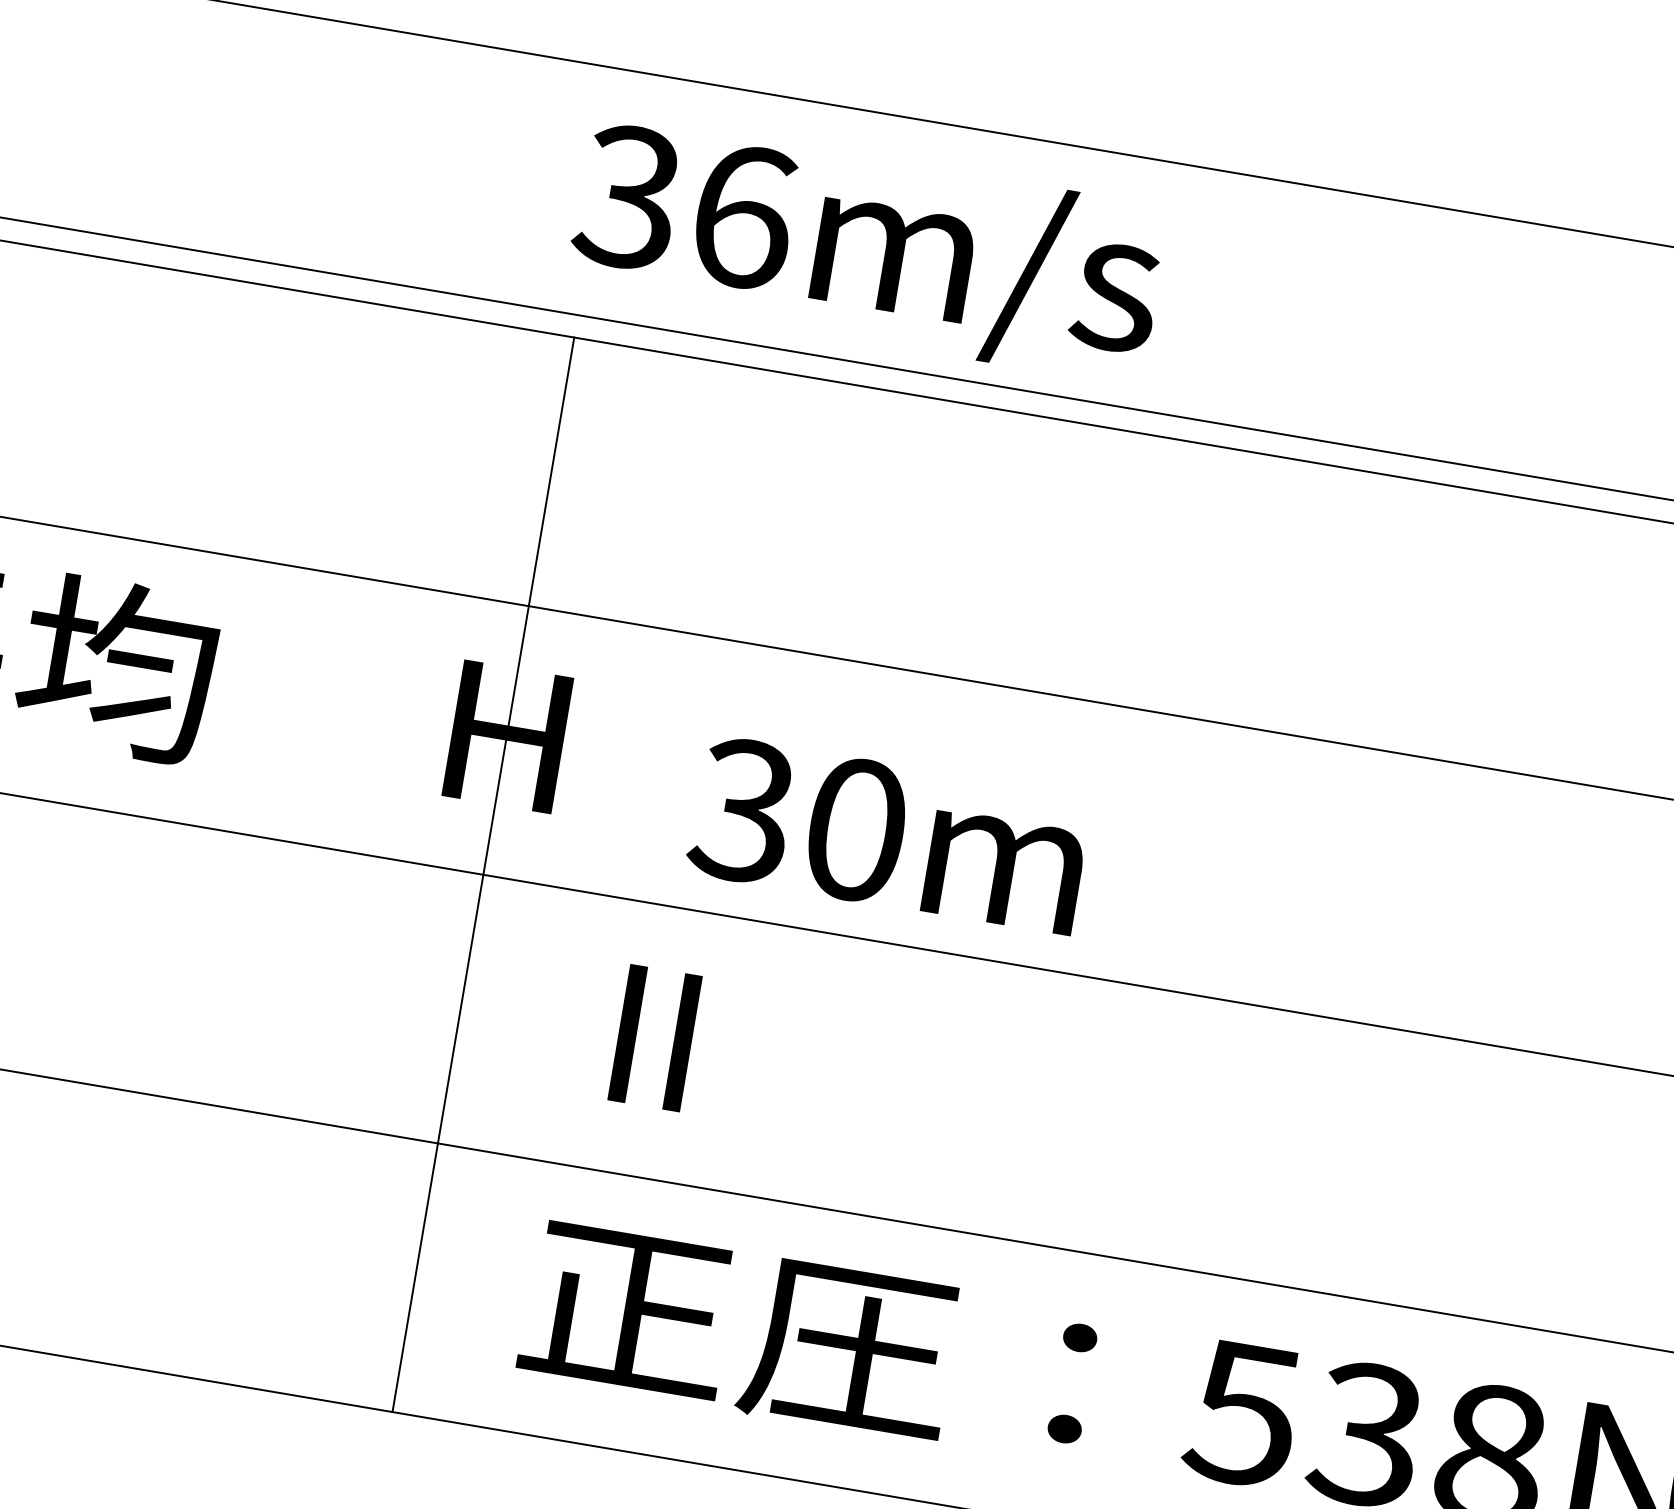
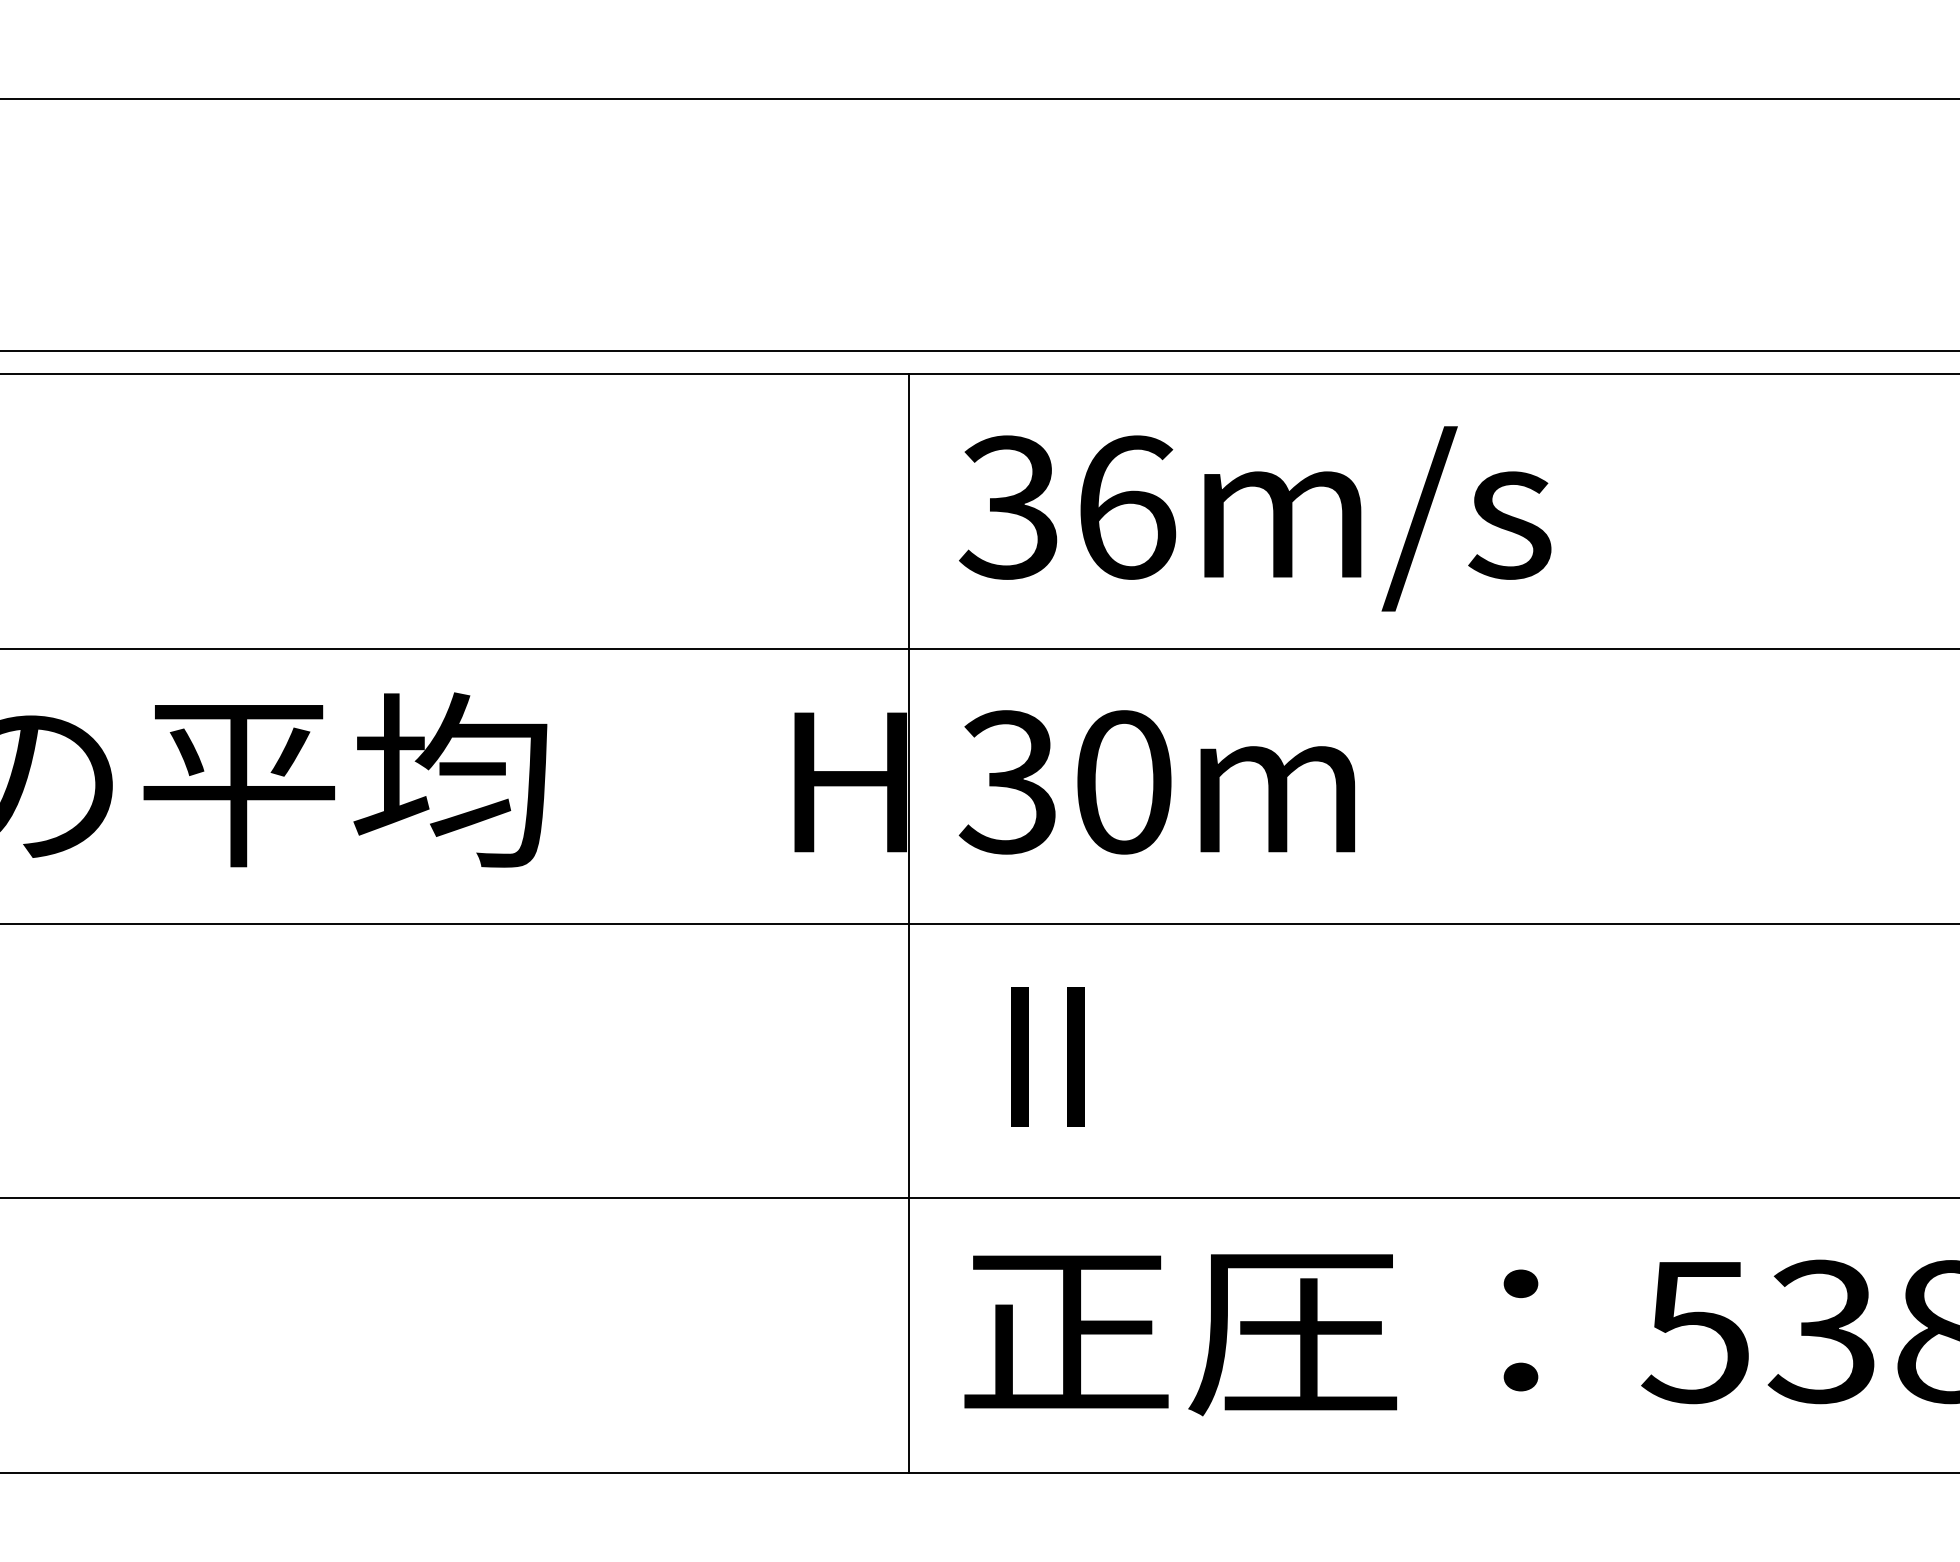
text: (867, 248) -> (1255, 518), moved
text: (888, 835) -> (1156, 782), moved
line: (483, 874) -> (908, 923), moved

